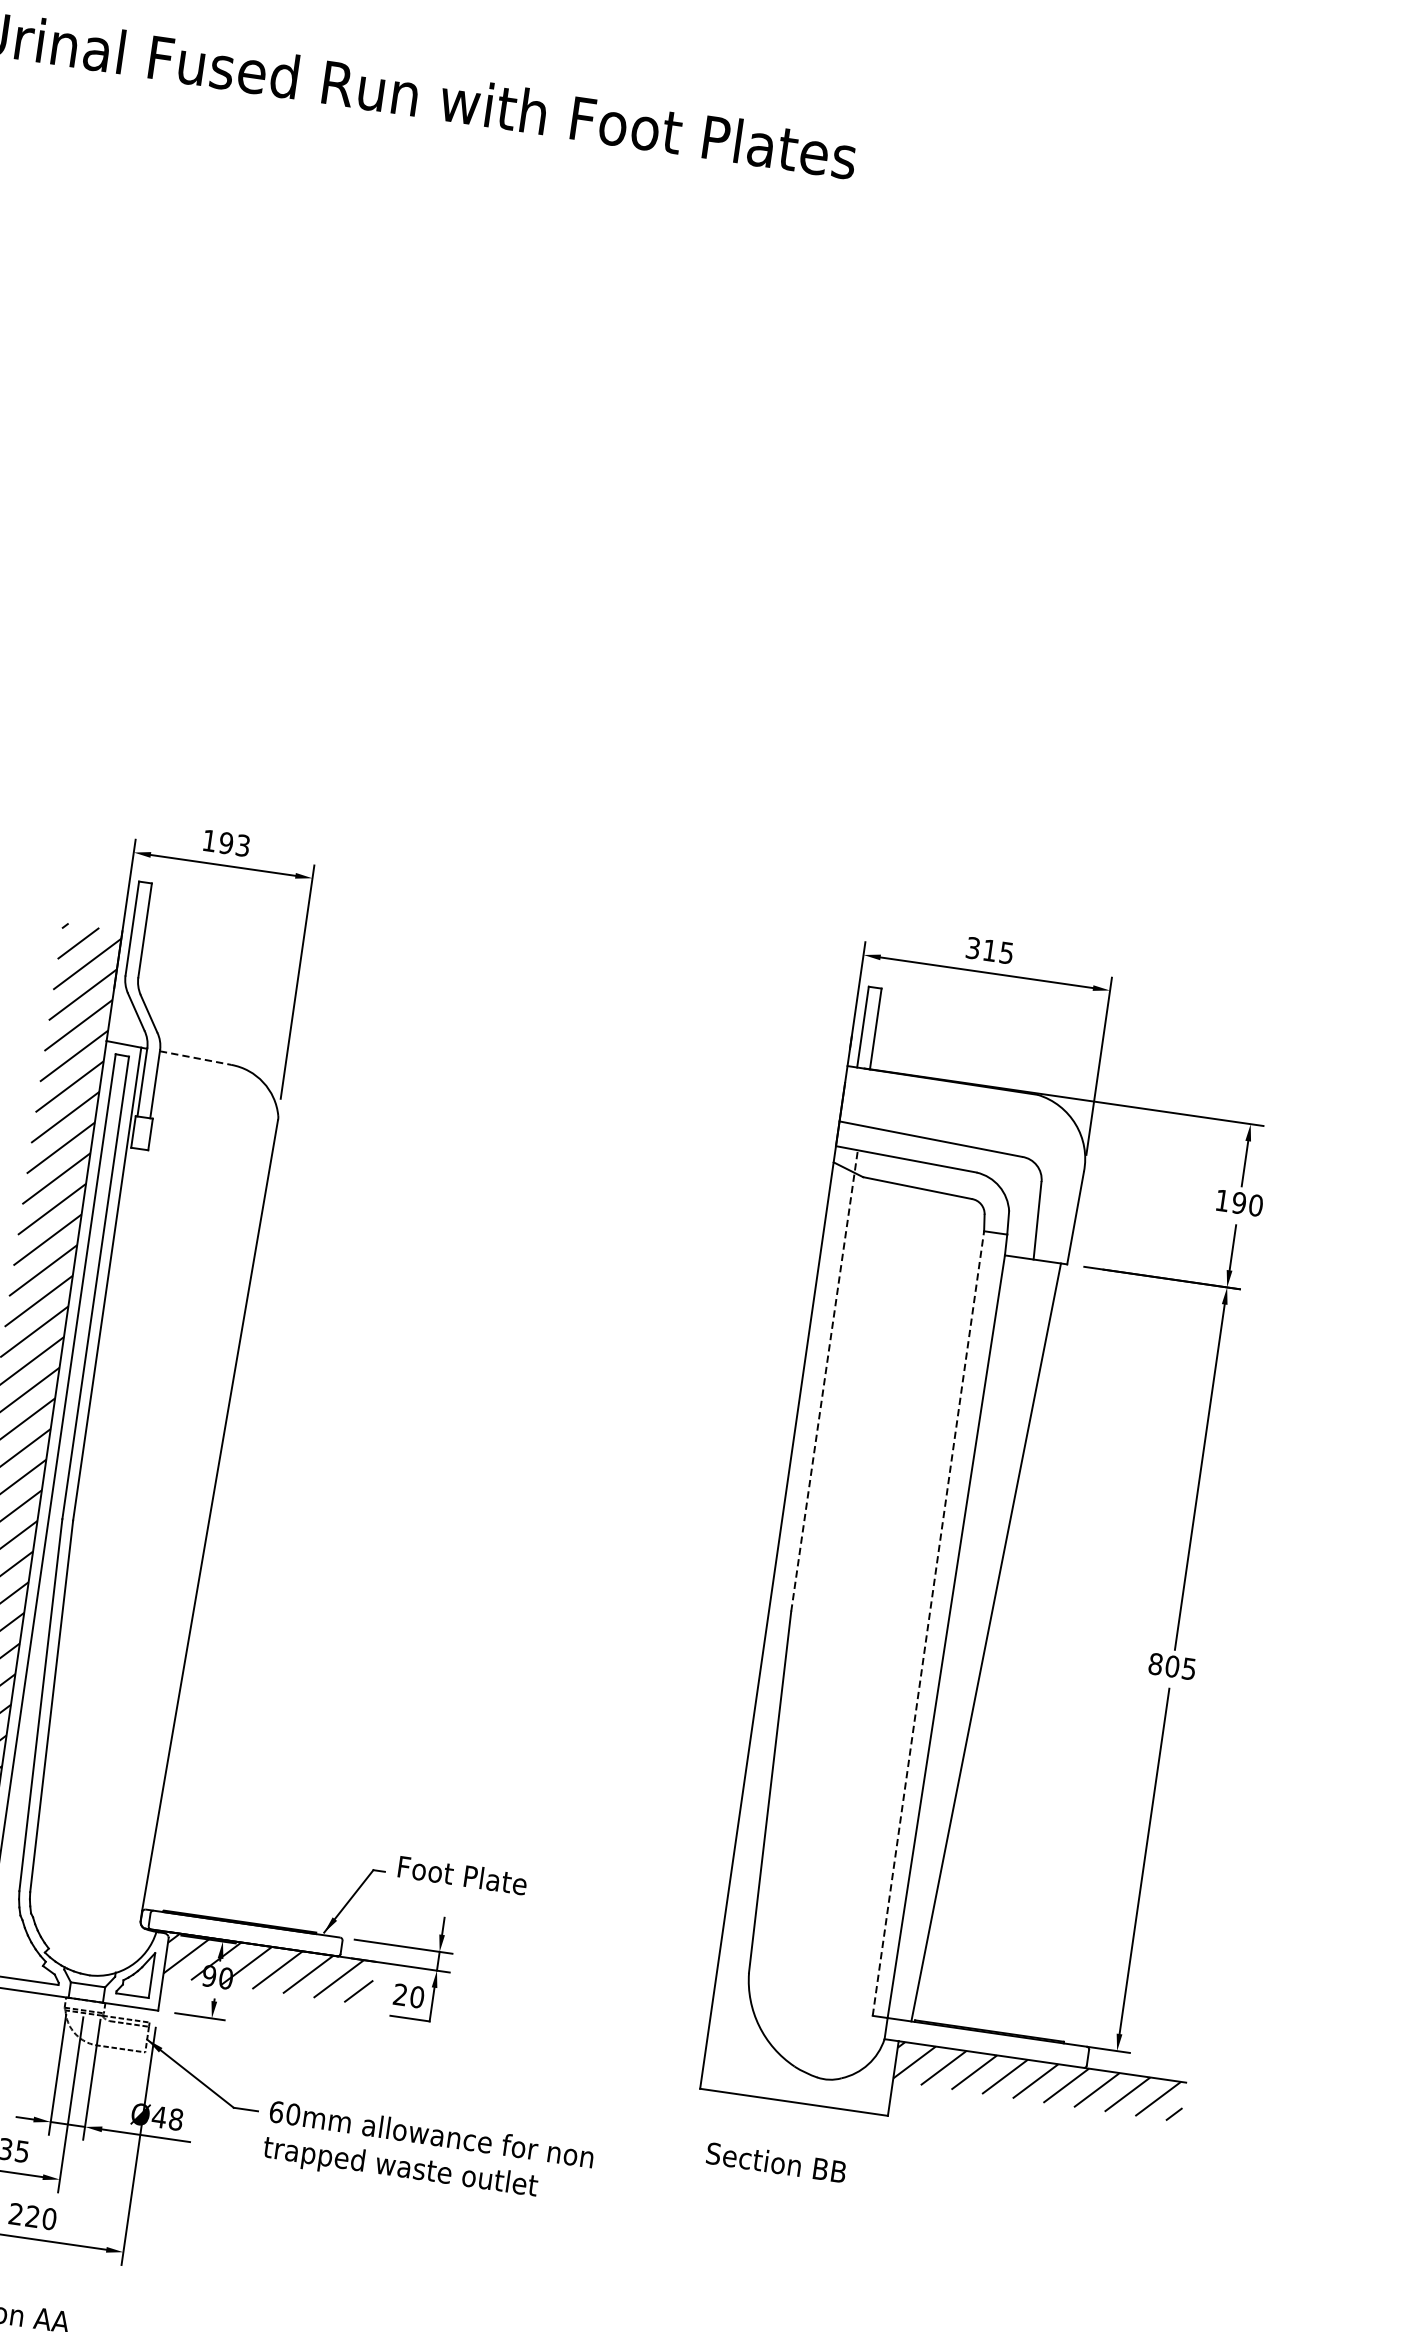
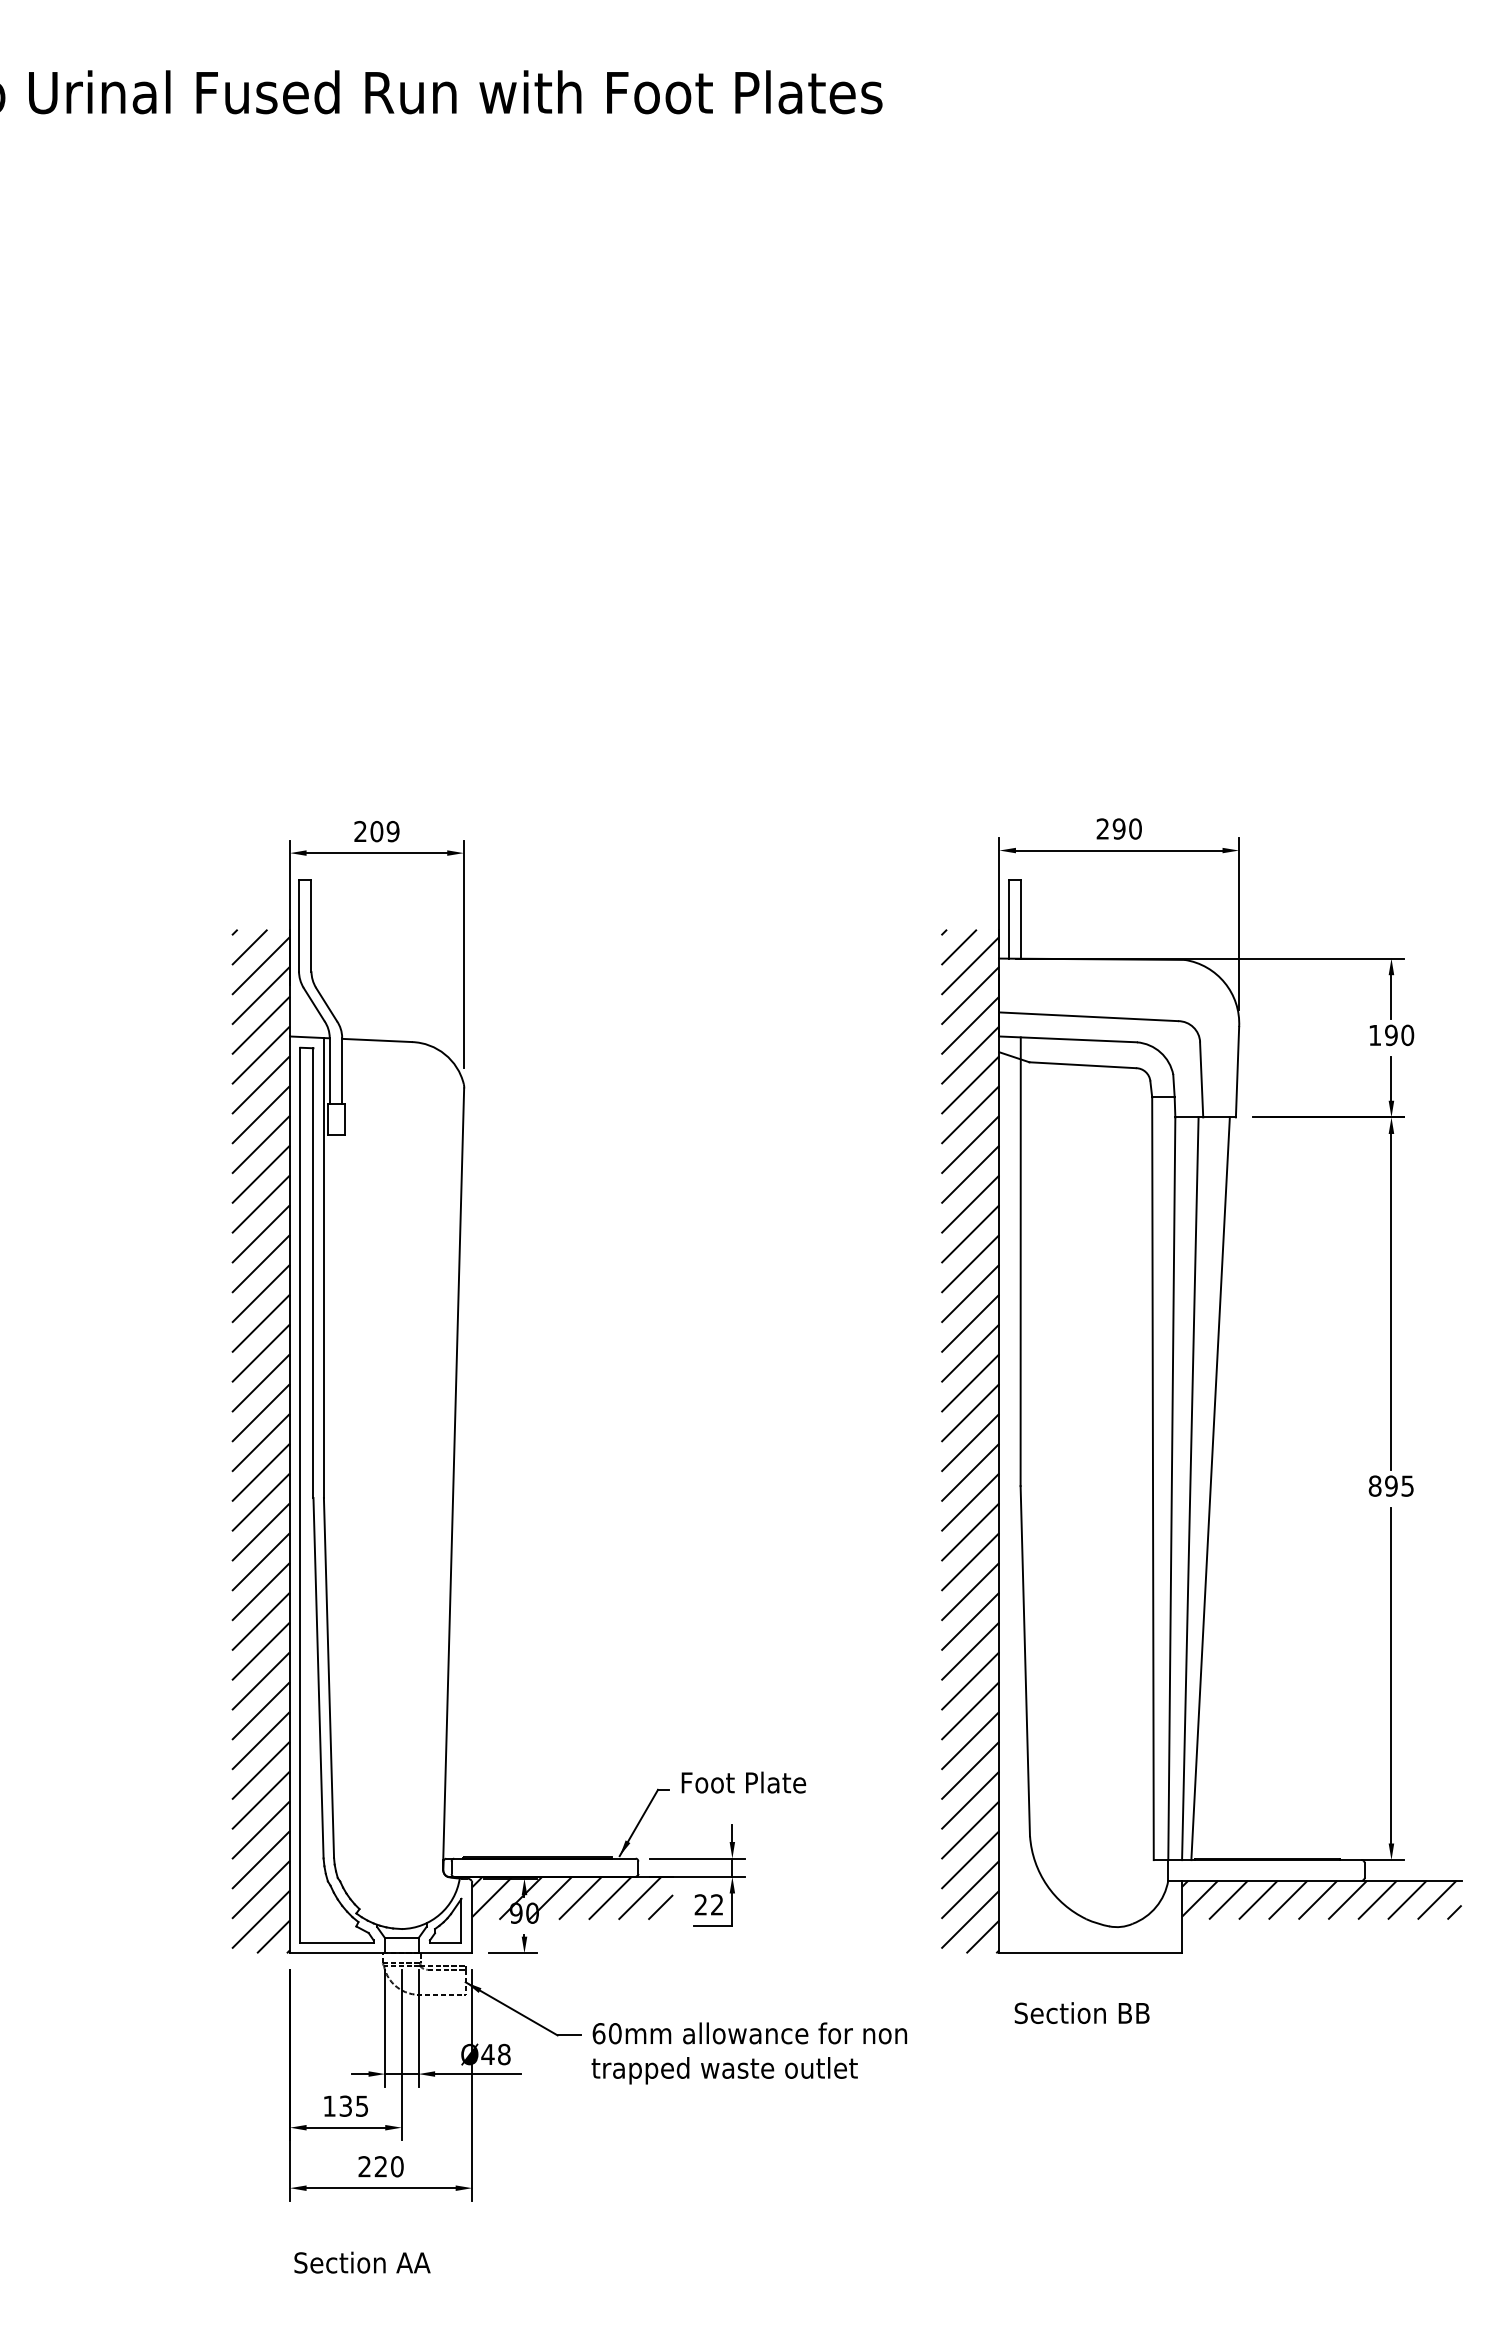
text: (225, 843) -> (376, 831), 193 -> 209
text: (989, 949) -> (1118, 828), 315 -> 290
line: (196, 1058) -> (377, 1040), dashed -> solid
line: (824, 1380) -> (1020, 1261), dashed -> solid
hatch: (746, 1558) -> (970, 1441), added
line: (927, 1623) -> (1152, 1478), dashed -> solid
line: (965, 1639) -> (1190, 1488), added
text: (1172, 1665) -> (1391, 1485), 805 -> 895
text: (416, 1996) -> (716, 1904), 20 -> 22

